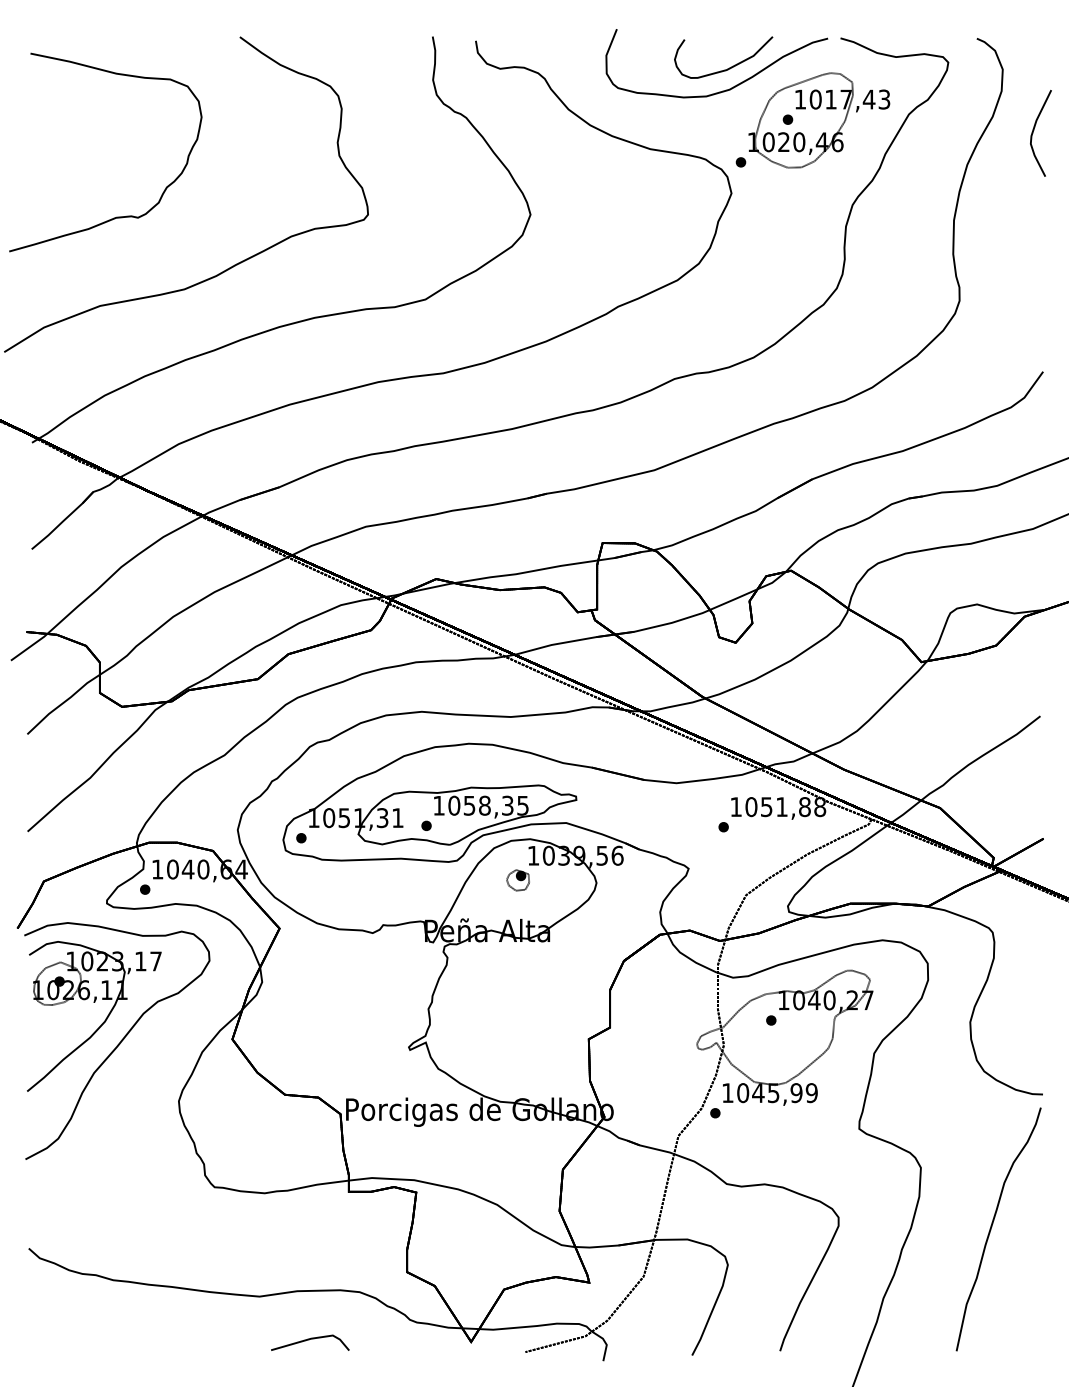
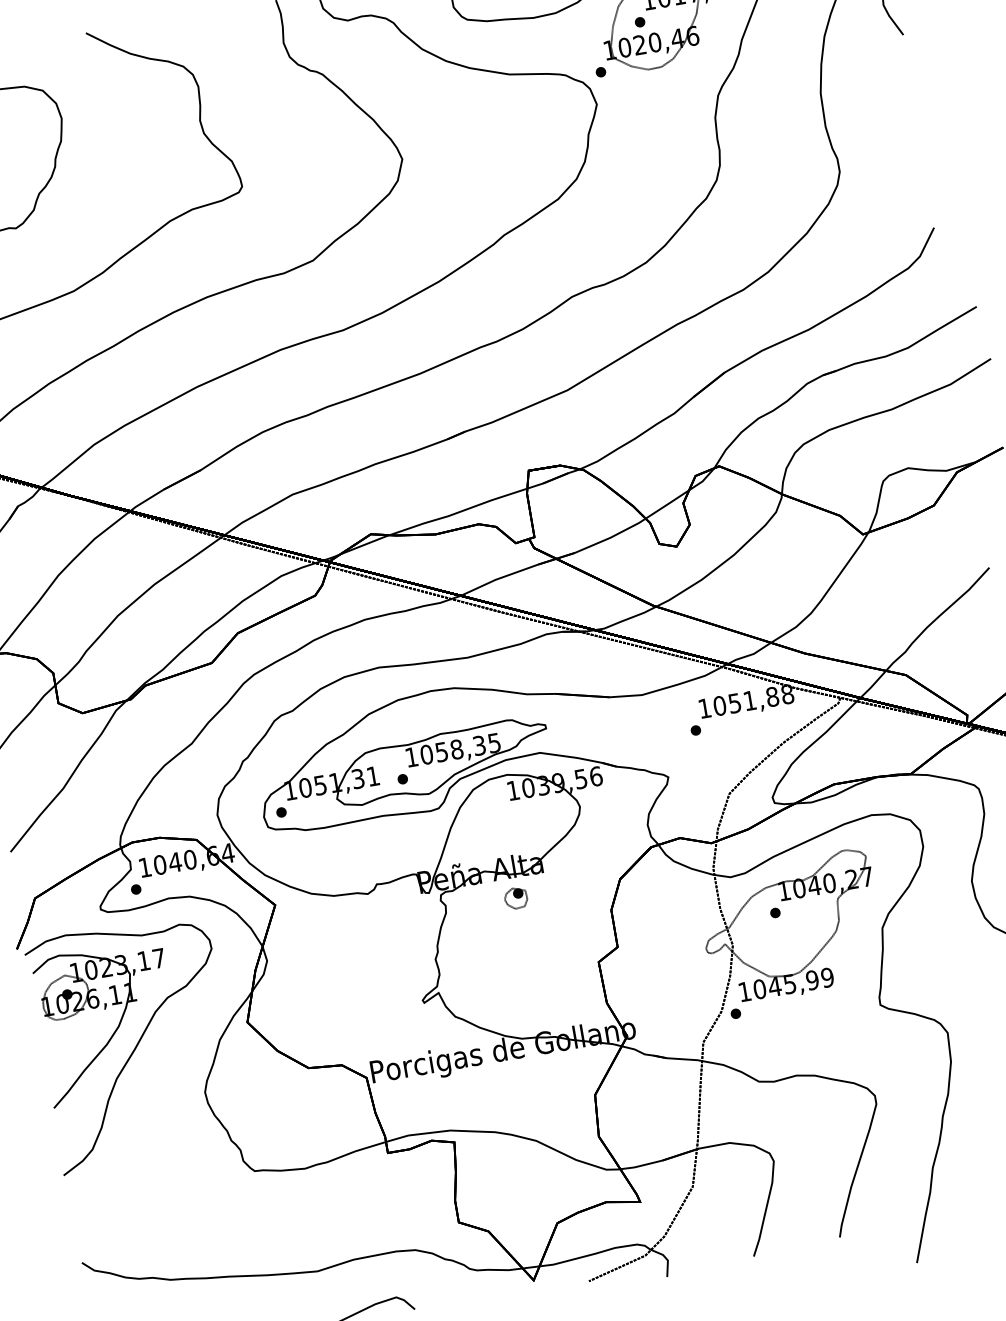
part: (517, 880) -> (515, 898), moved

